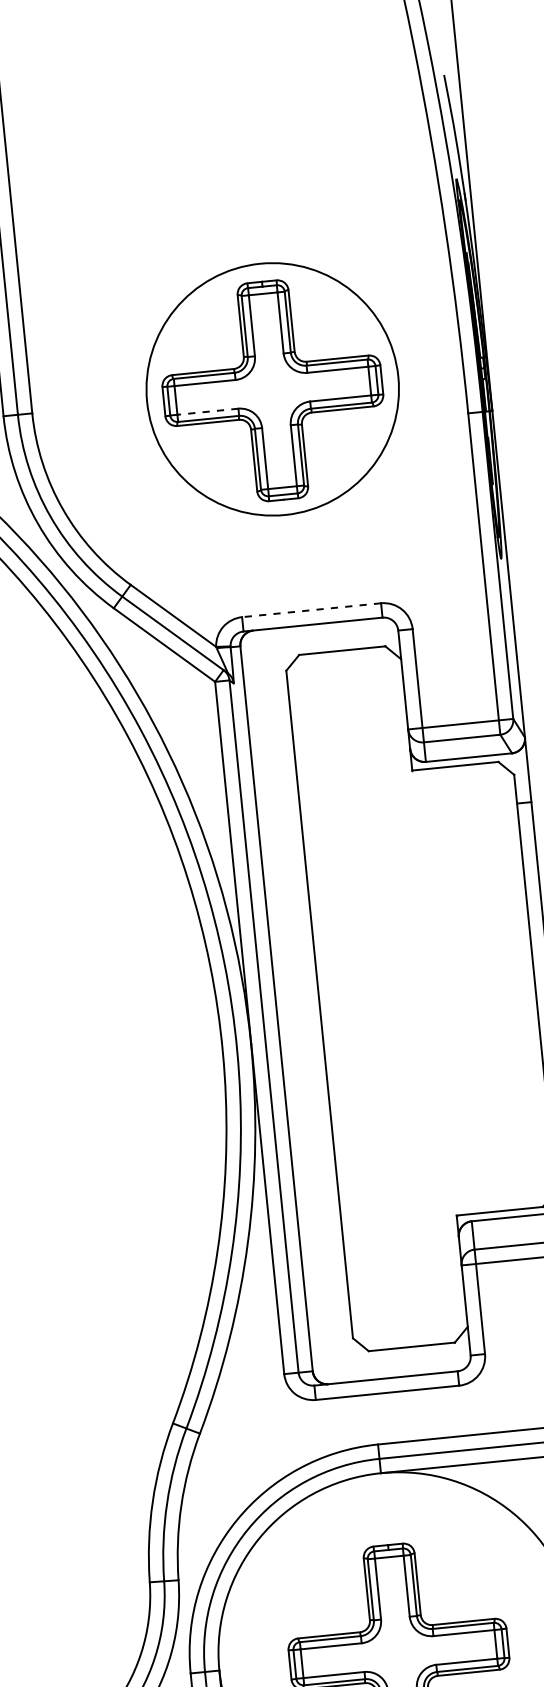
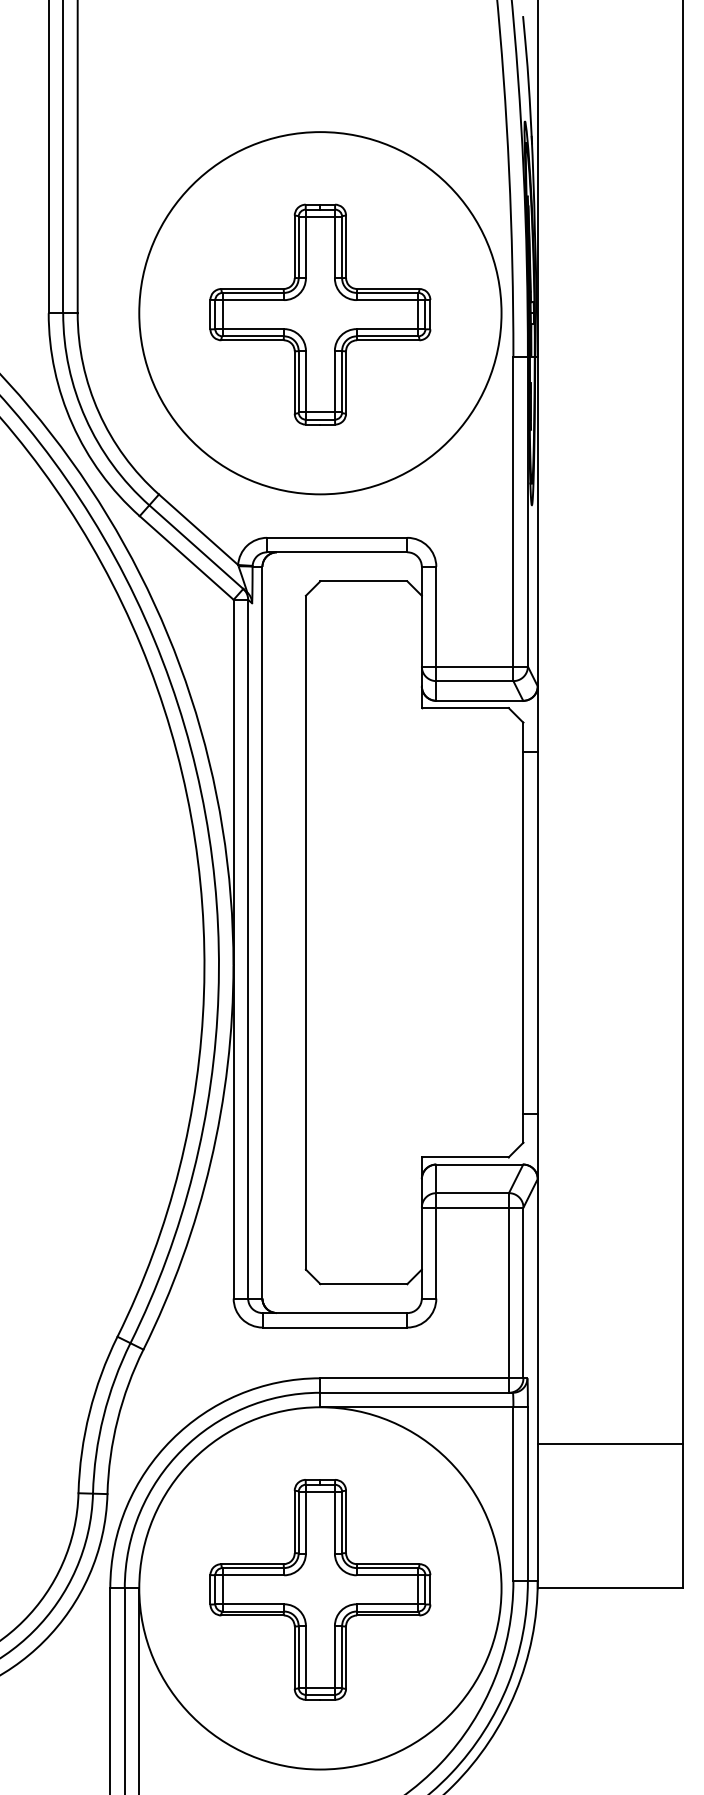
circle: (272, 389) -> (320, 313), size x1.43
line: (208, 412) -> (253, 329), dashed -> solid
line: (310, 609) -> (336, 537), dashed -> solid

